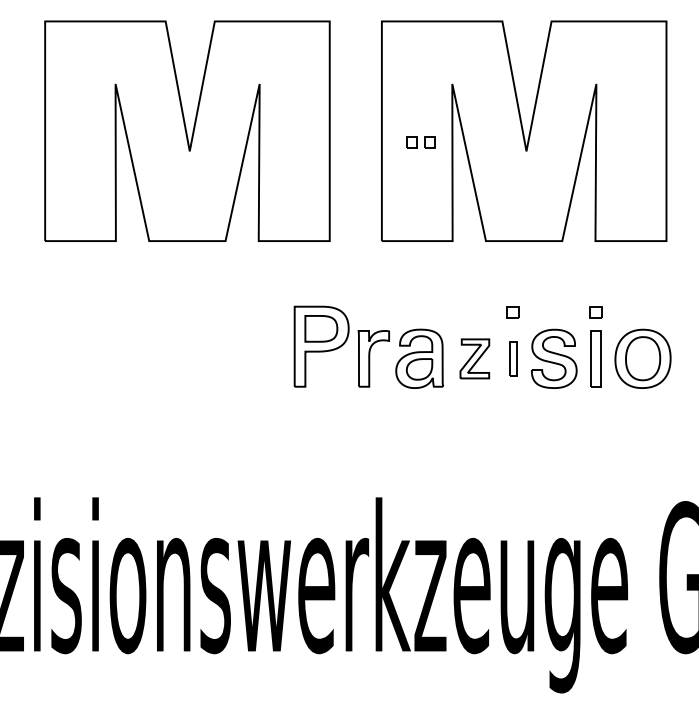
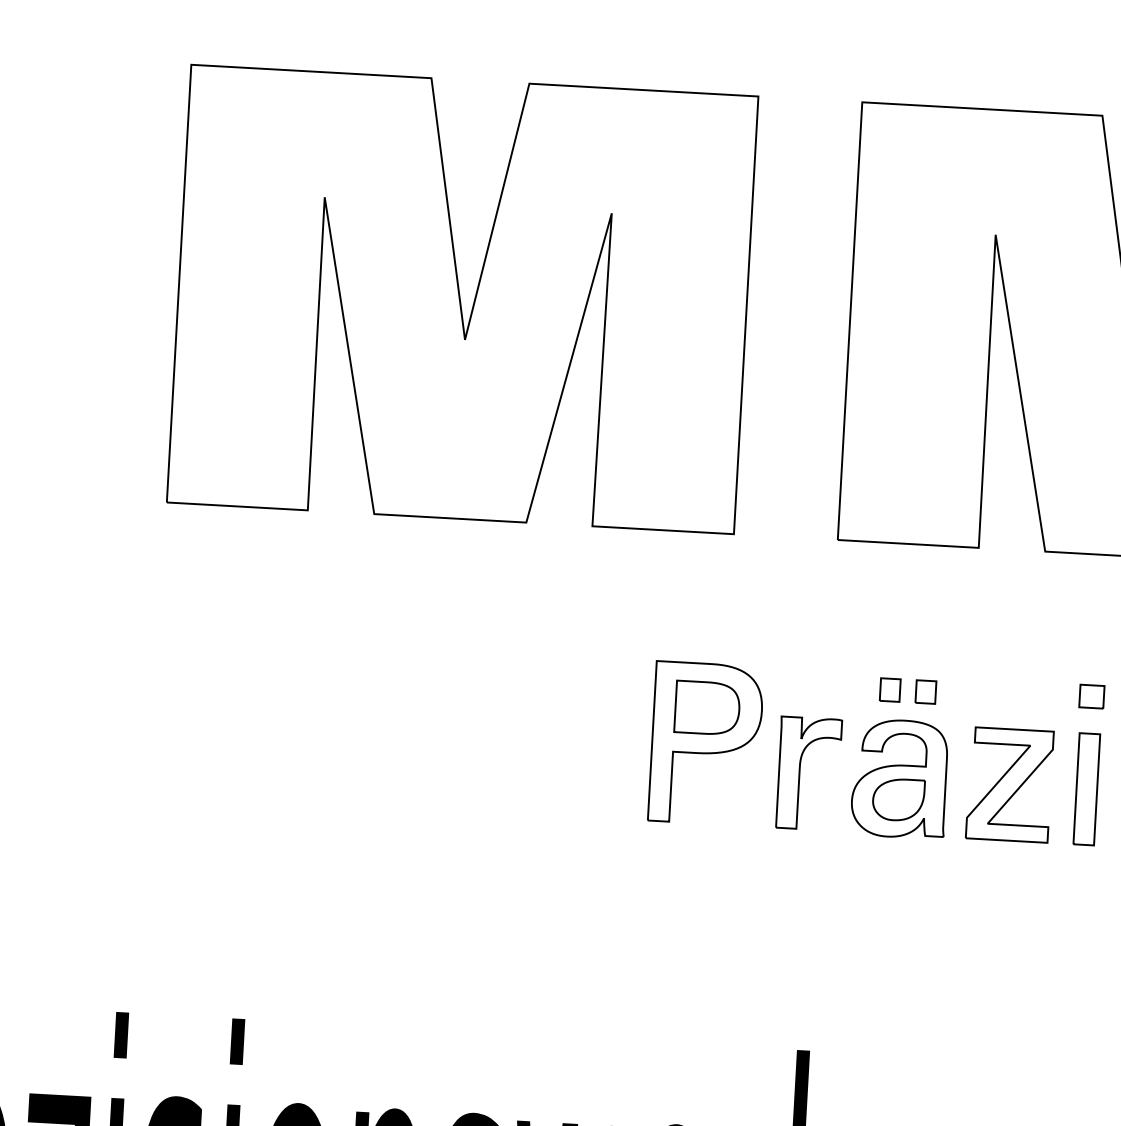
part: (420, 142) -> (906, 690), moved
part: (474, 358) -> (1009, 784), size x1.43
part: (513, 358) -> (1086, 788), size x1.67

